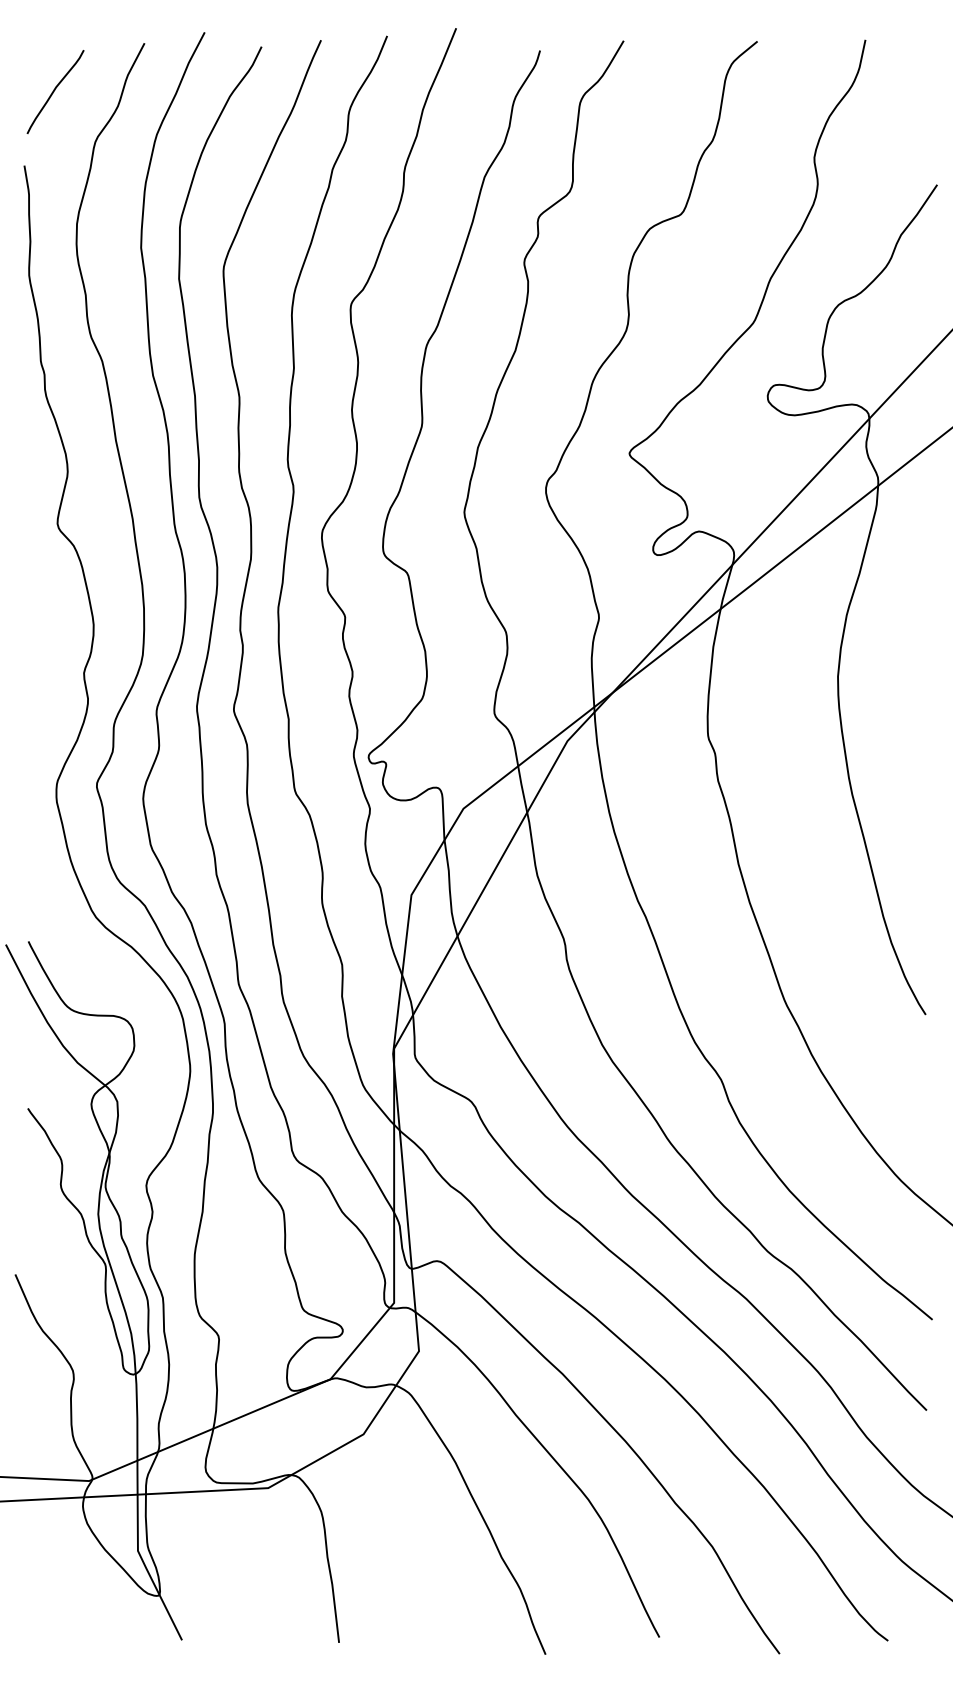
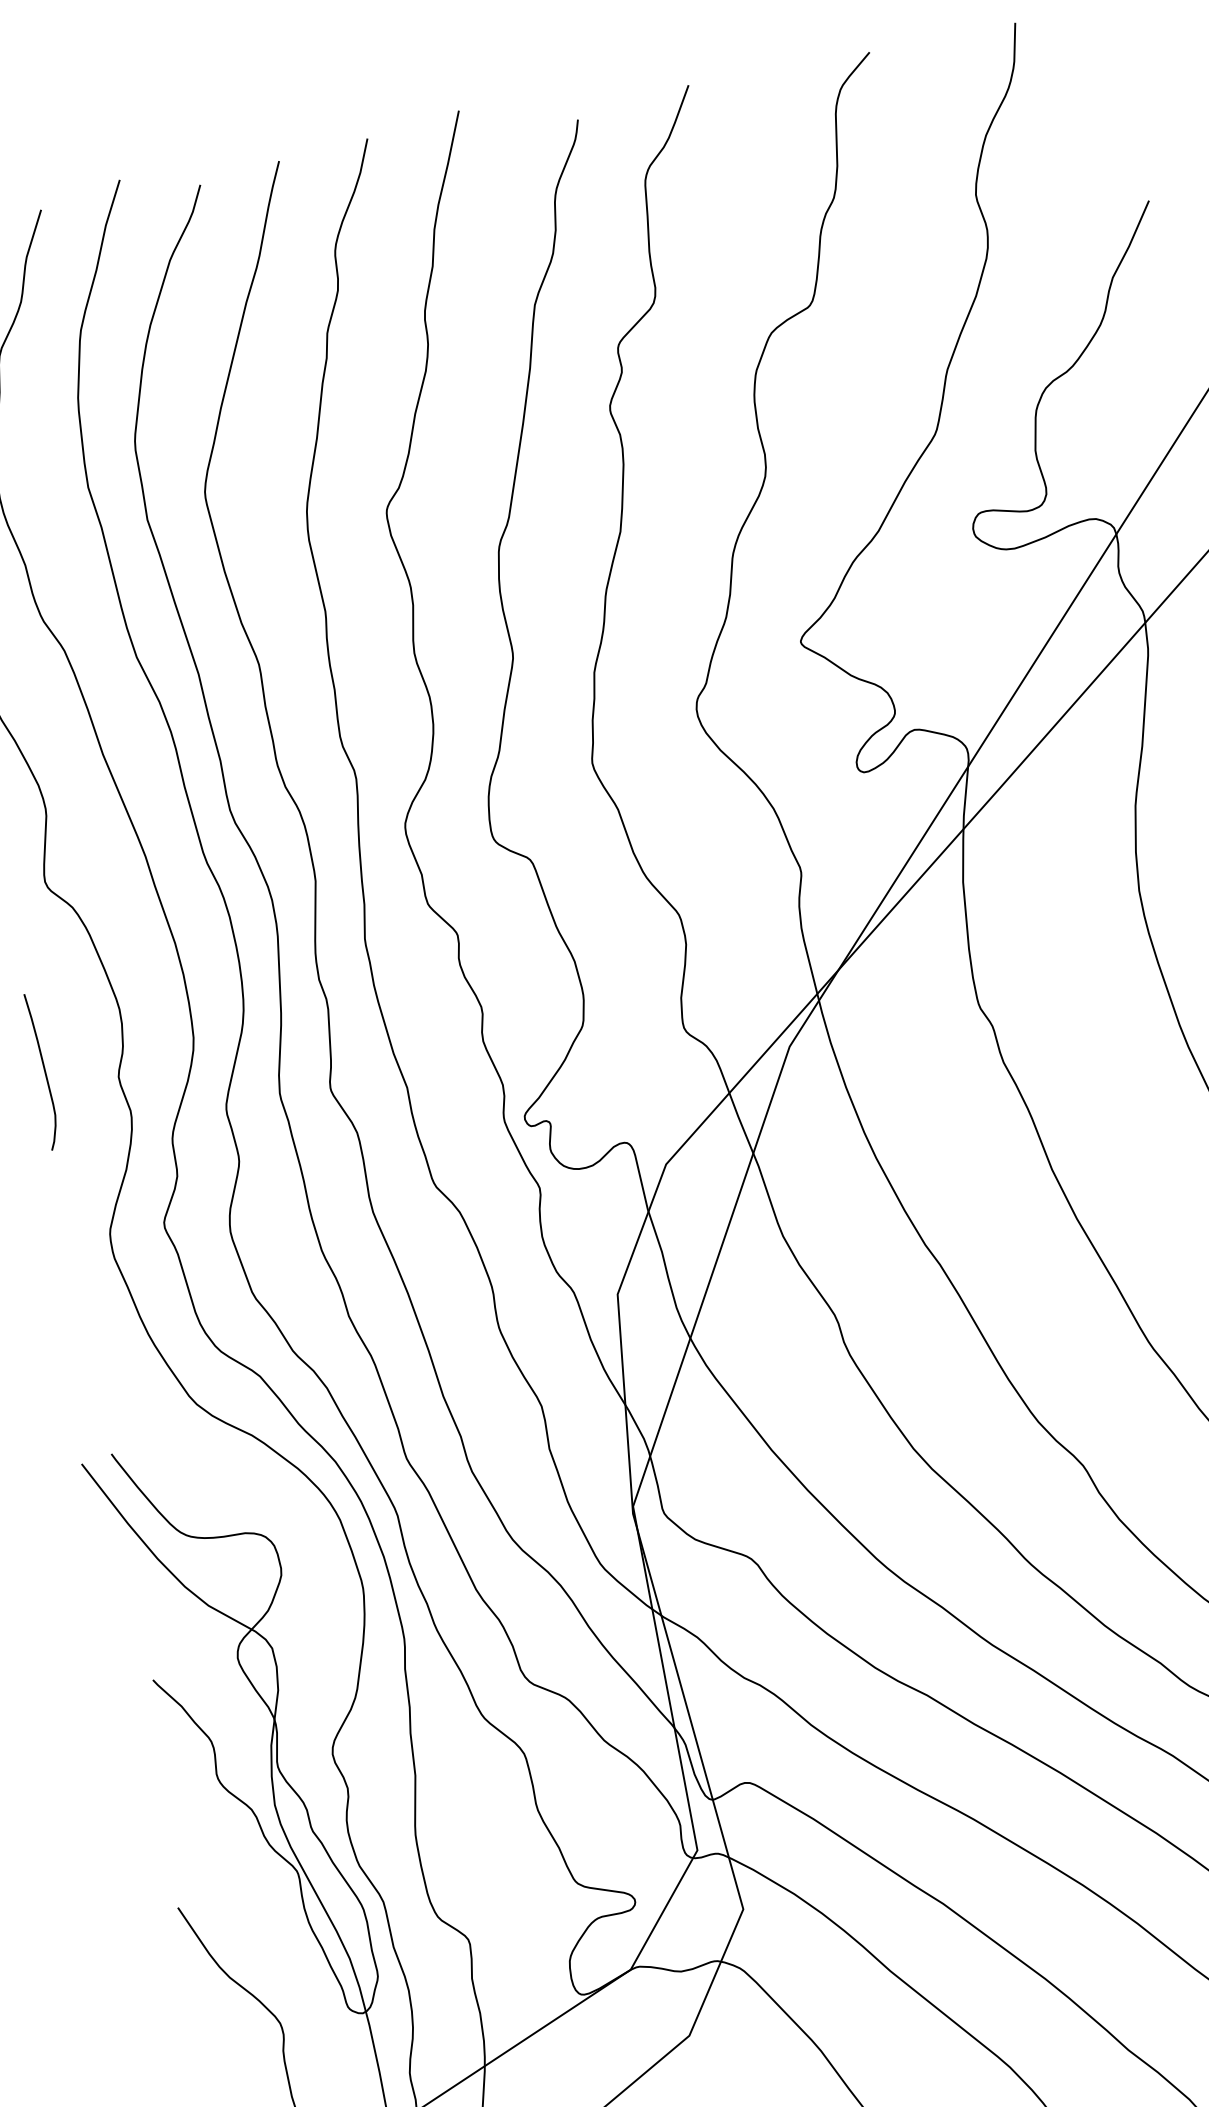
curve: (31, 658) -> (43, 1070), added

